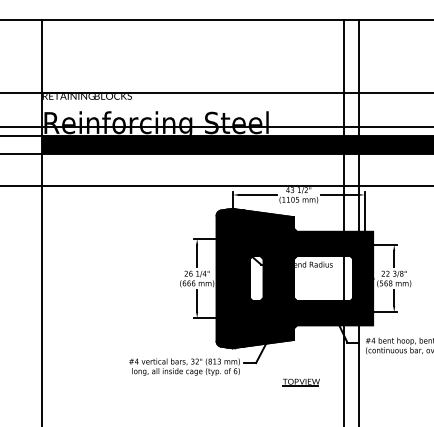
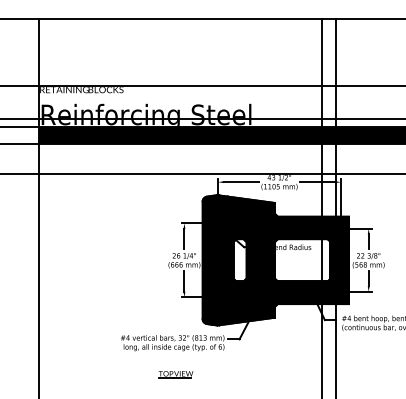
part: (300, 382) -> (175, 374), moved

